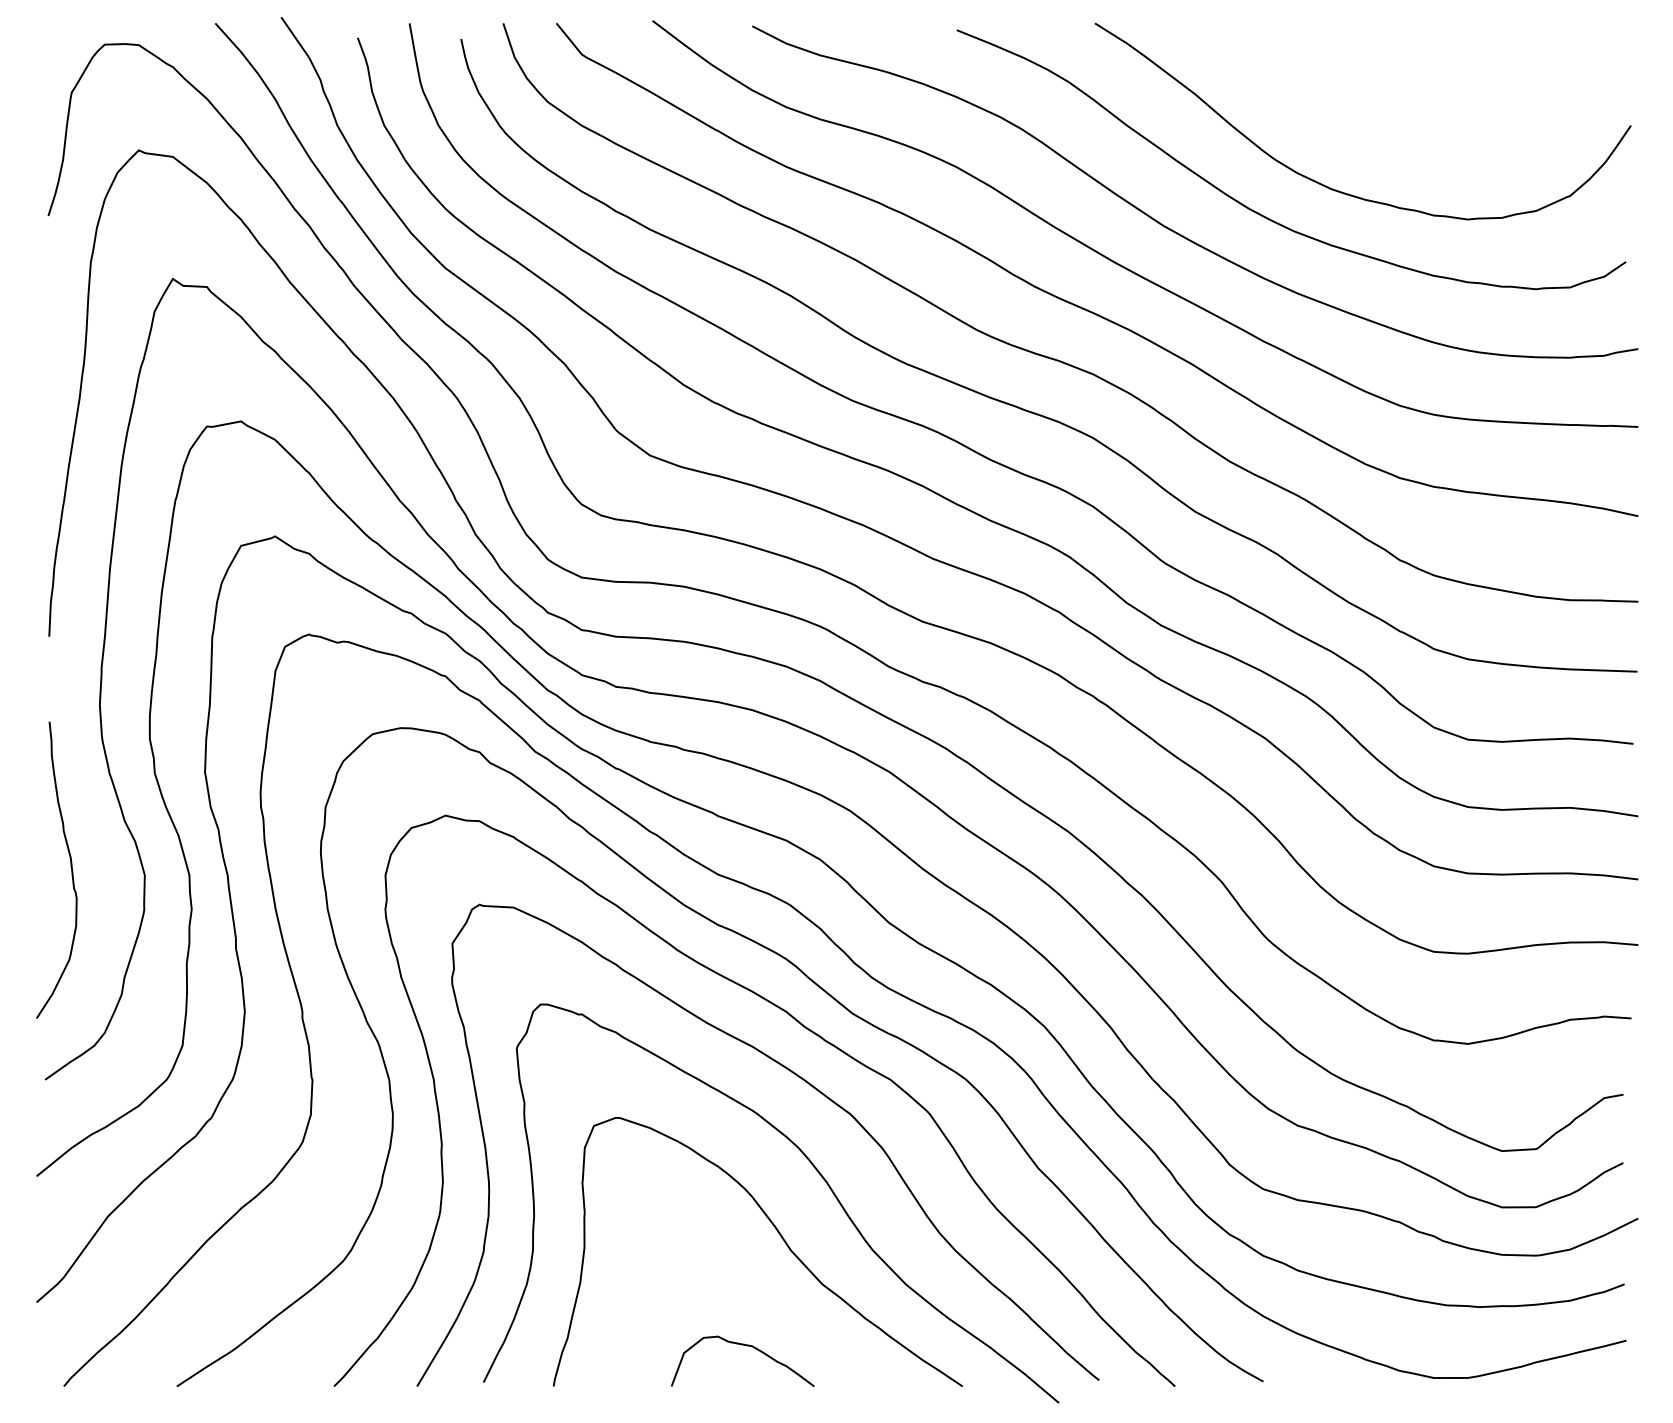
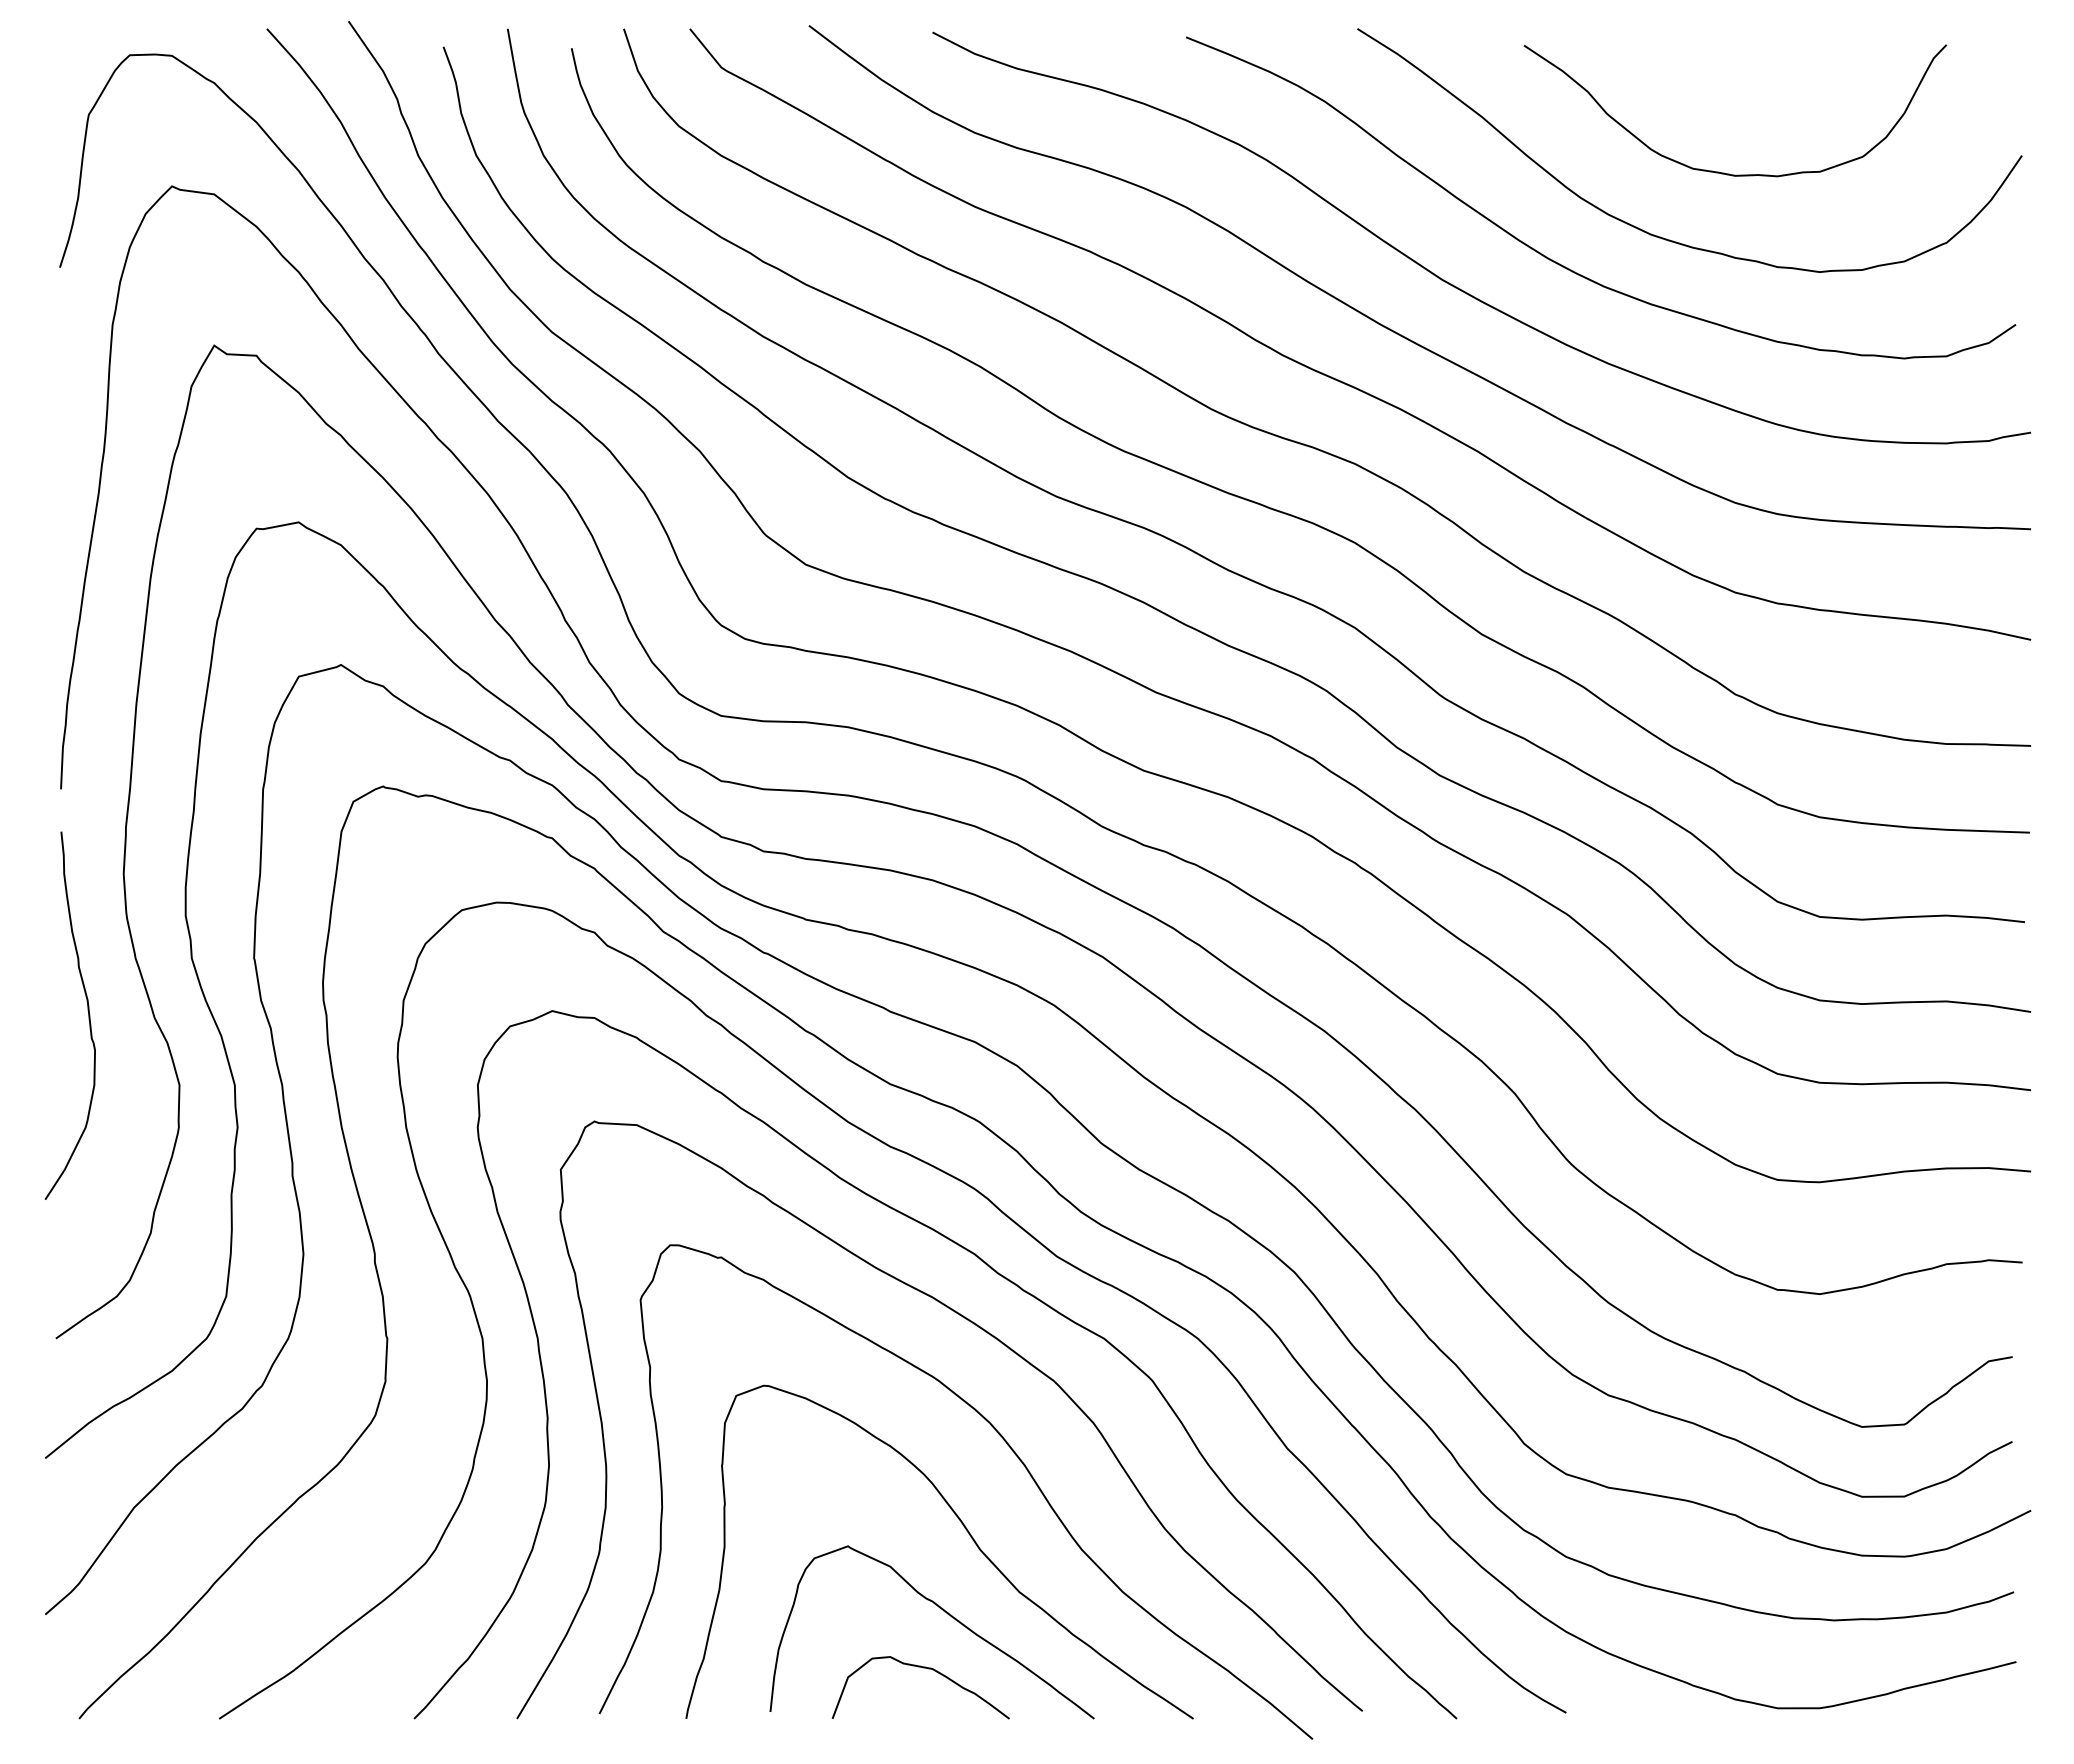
curve: (1391, 139) -> (1724, 172), added
curve: (70, 865) -> (87, 1010), moved
curve: (764, 1302) -> (947, 1614), added

